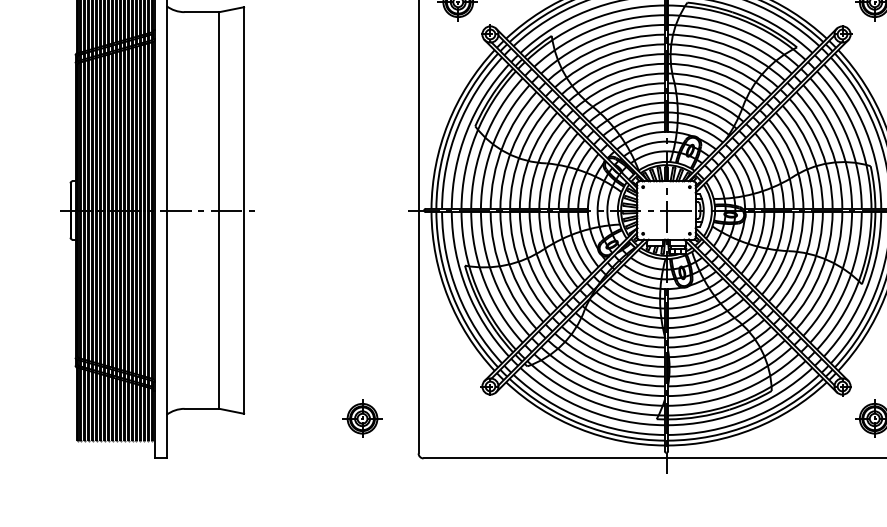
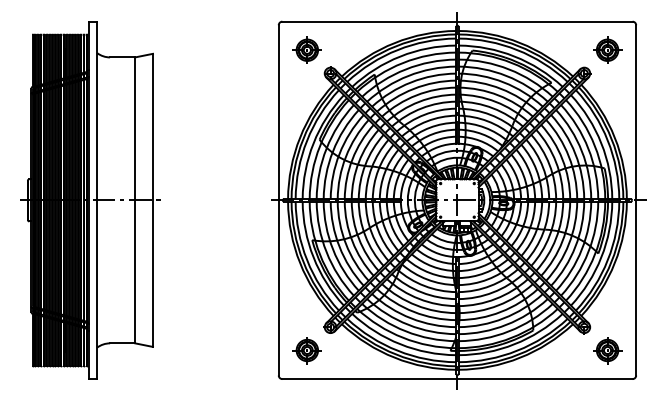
part: (361, 418) -> (306, 350), moved

